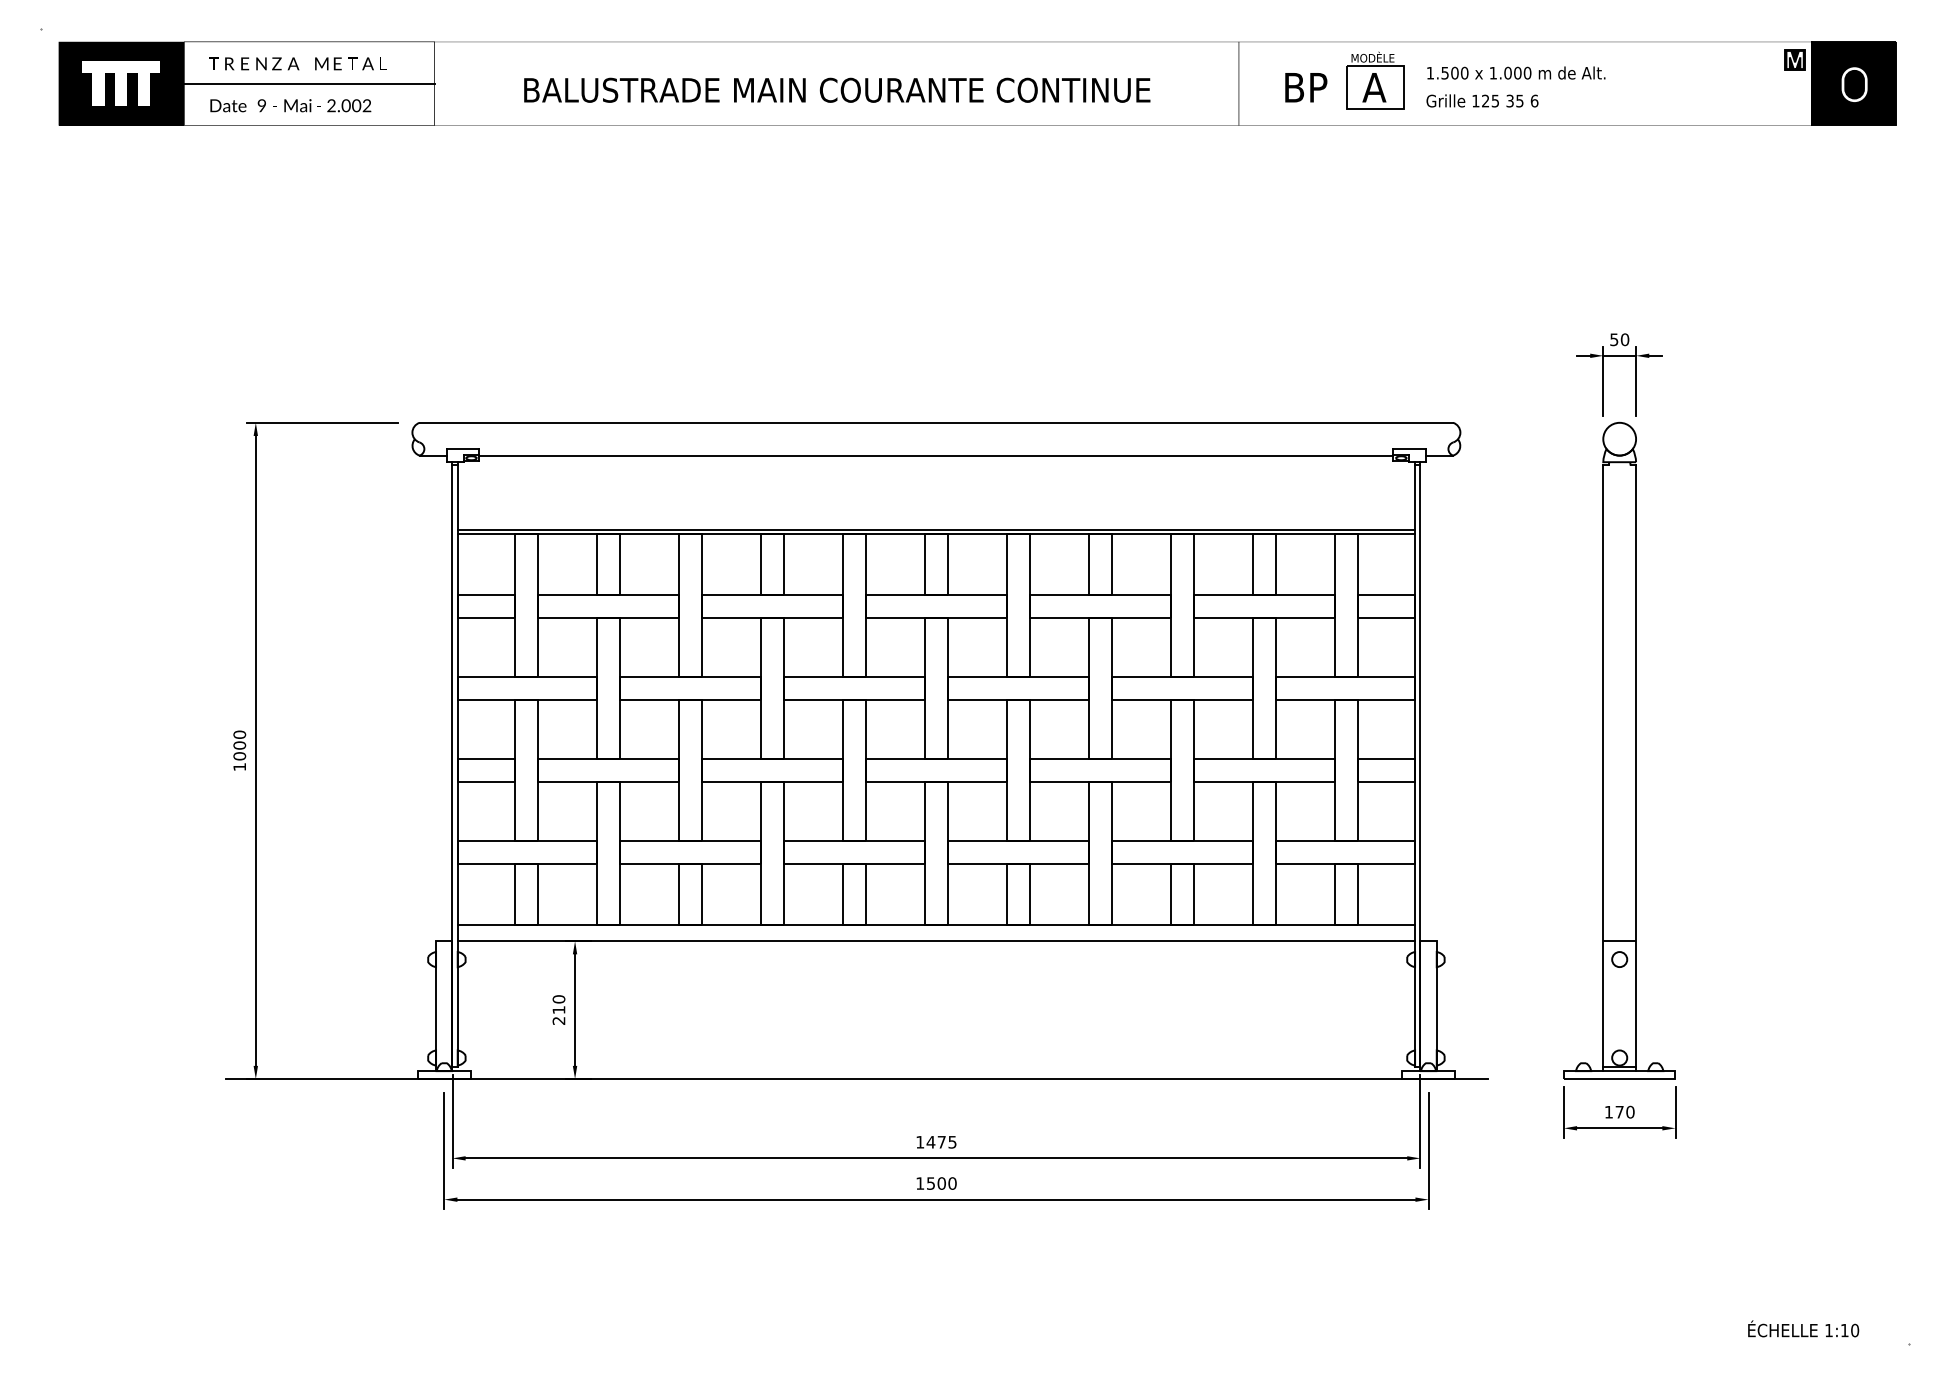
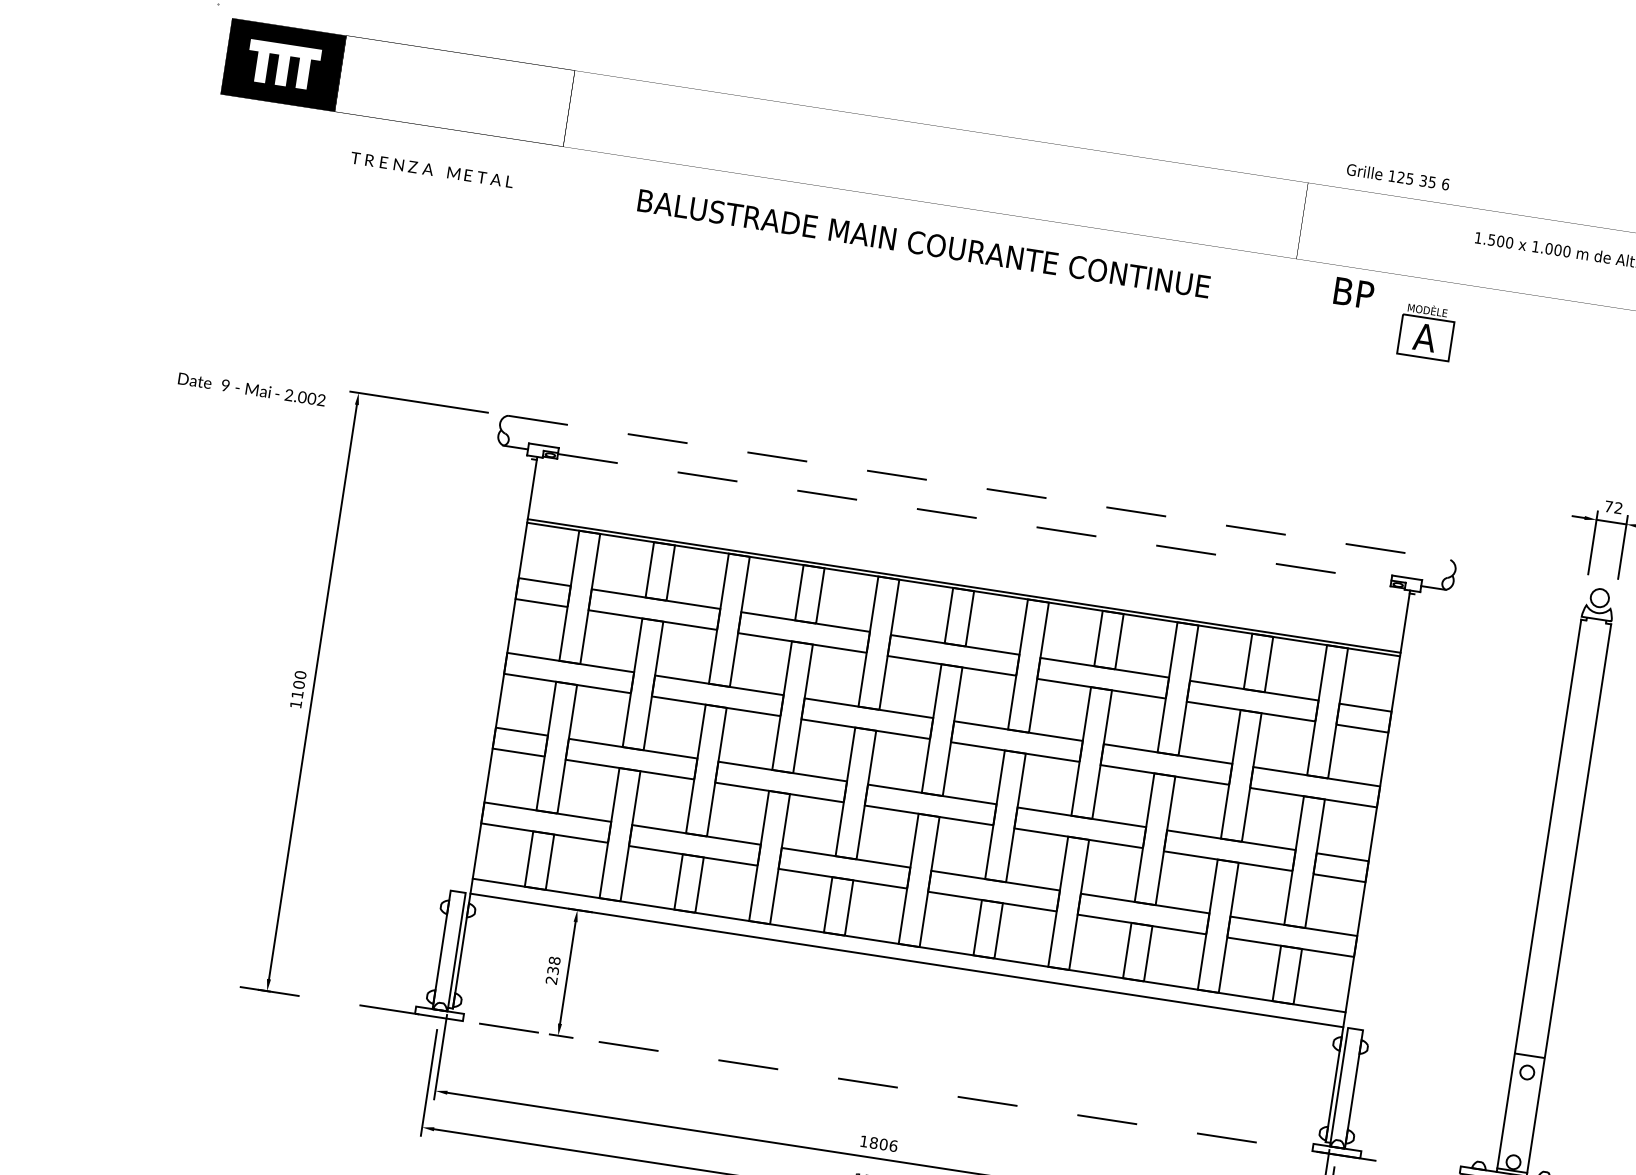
text: (297, 63) -> (431, 169), moved
part: (1375, 80) -> (1426, 331), moved
line: (309, 83) -> (455, 91), removed
text: (1306, 87) -> (1354, 293), moved
text: (837, 89) -> (924, 243), moved
text: (1482, 100) -> (1398, 176), moved
text: (290, 105) -> (251, 389), moved
text: (1619, 339) -> (1613, 507), 50 -> 72
line: (936, 422) -> (979, 487), solid -> dashed
circle: (1619, 438) -> (1599, 597), size x0.6
line: (936, 455) -> (974, 517), solid -> dashed
text: (239, 756) -> (297, 694), 1000 -> 1100
line: (452, 764) -> (490, 731), removed
line: (1420, 764) -> (1372, 866), removed
text: (558, 1004) -> (553, 965), 210 -> 238
line: (857, 1079) -> (815, 1075), solid -> dashed
text: (941, 1141) -> (883, 1143), 1475 -> 1806

